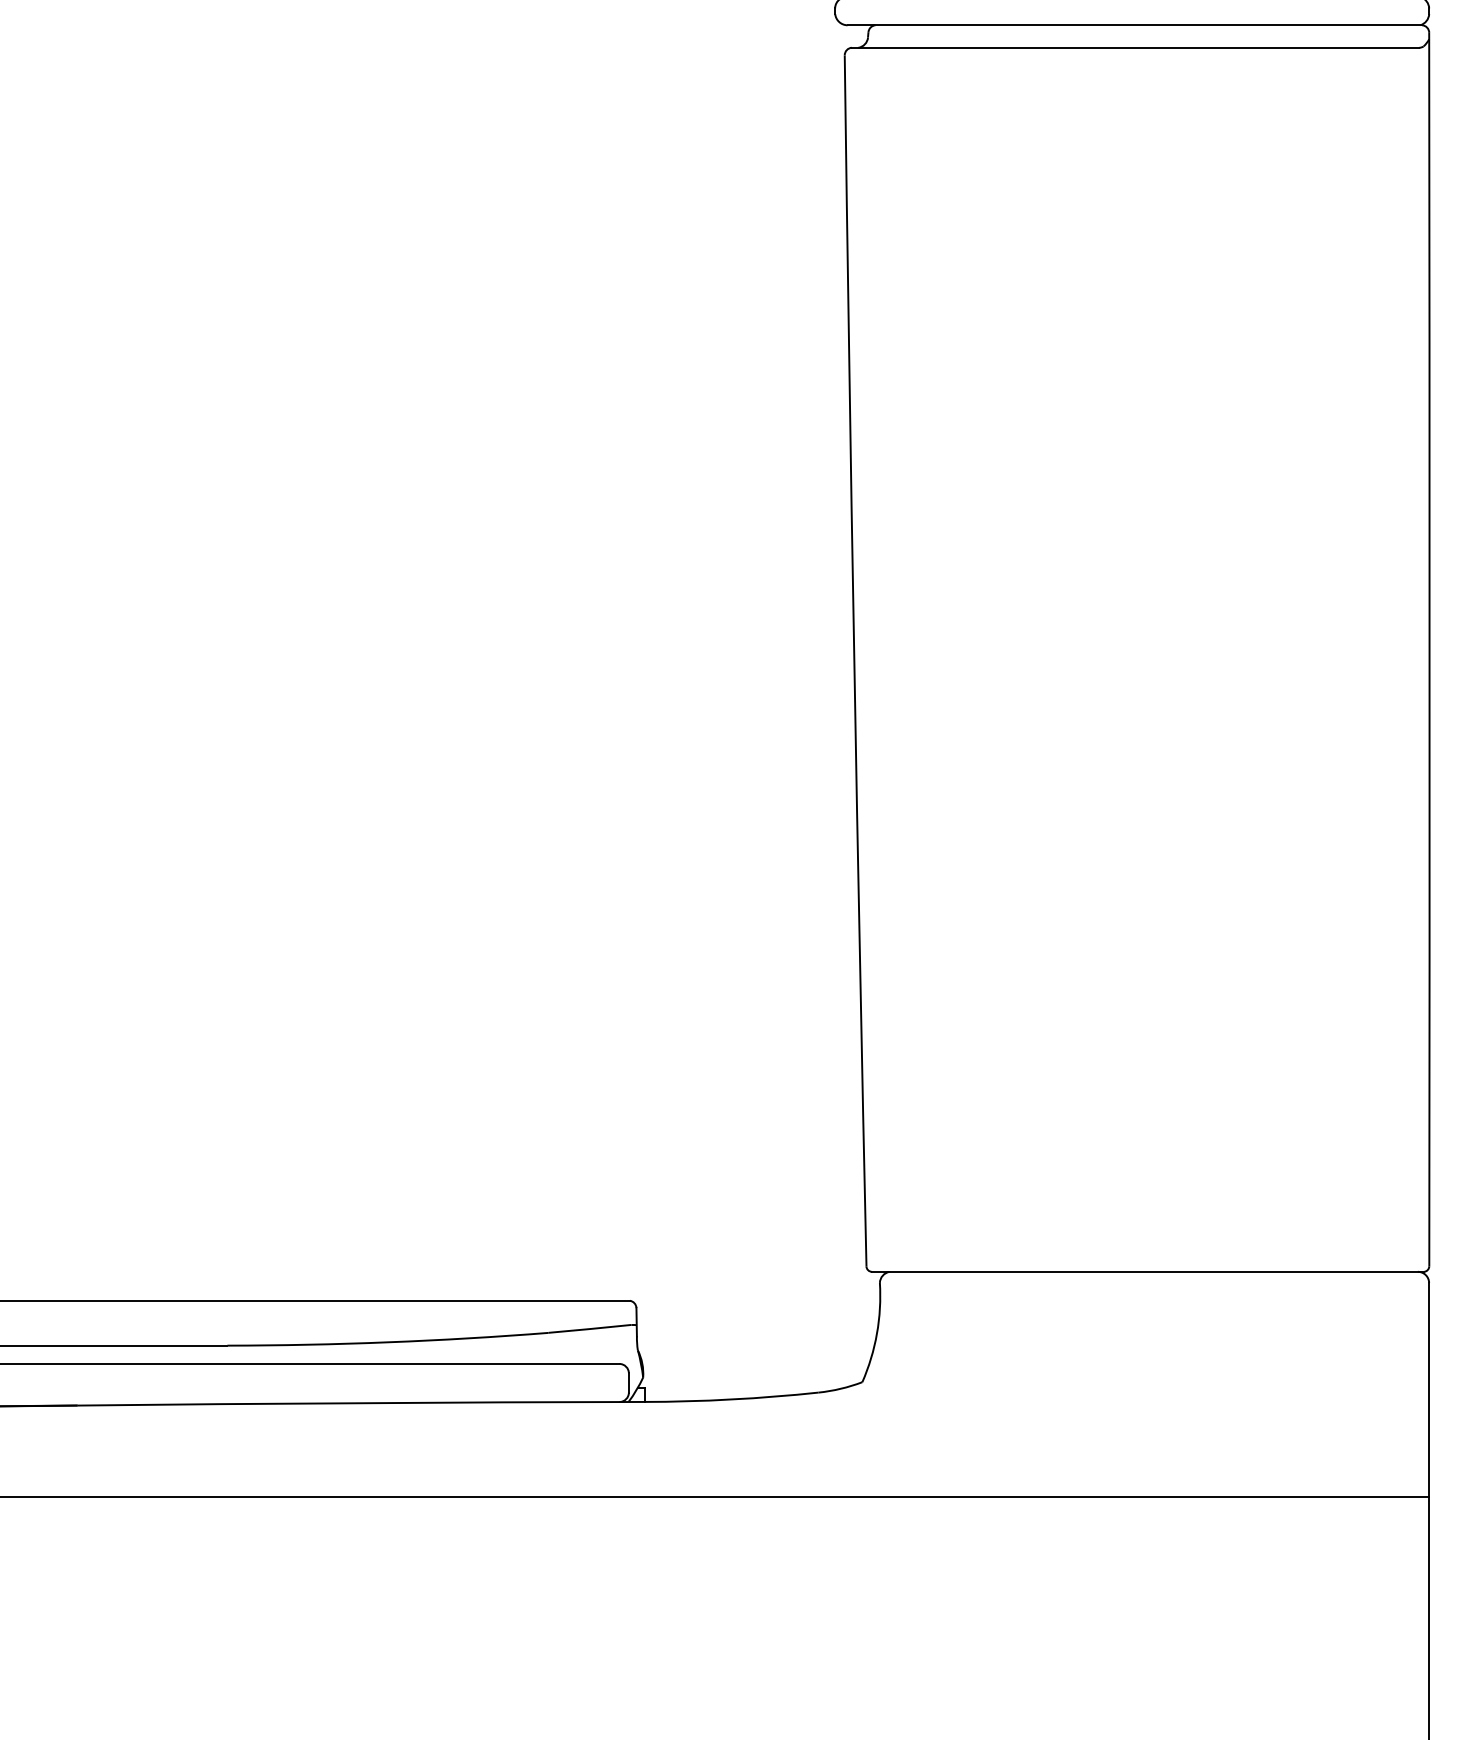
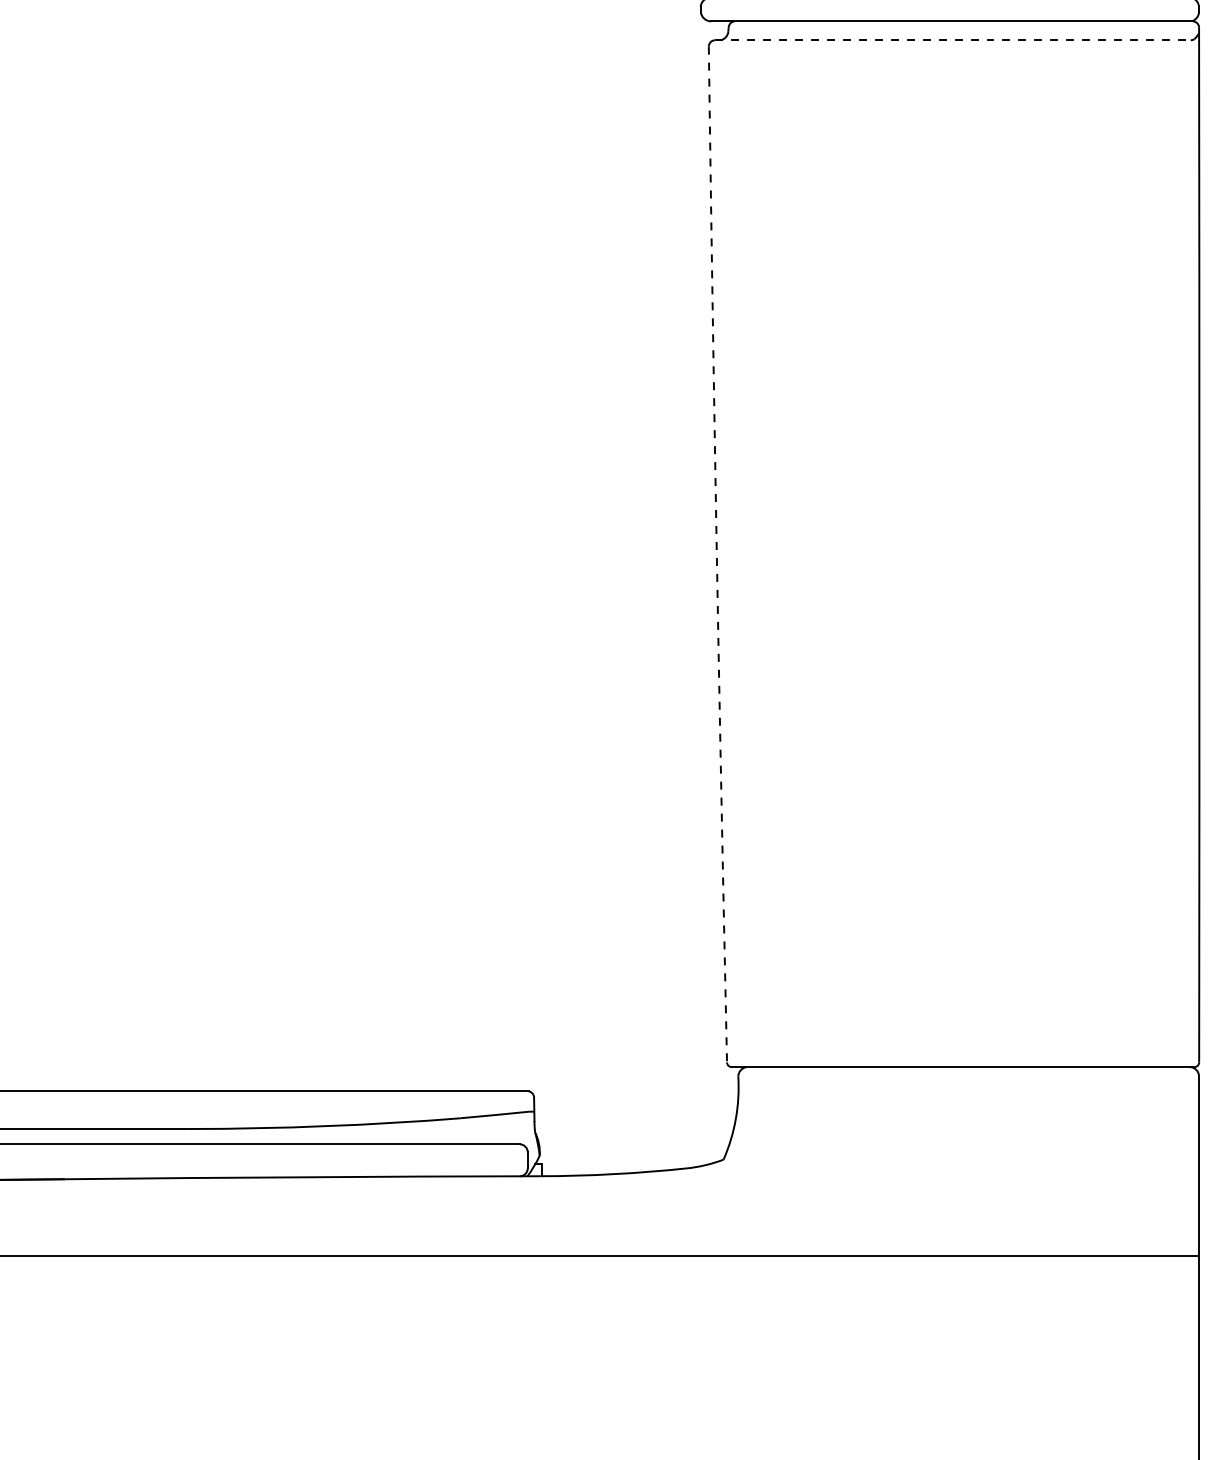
line: (1135, 48) -> (952, 40), solid -> dashed
arc: (853, 660) -> (716, 554), solid -> dashed

